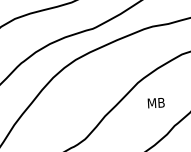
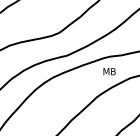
text: (156, 102) -> (109, 71), moved

